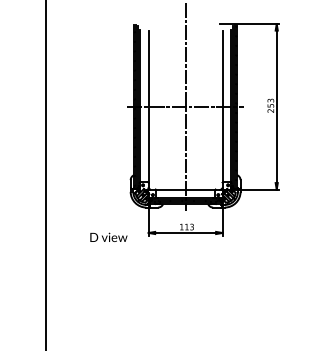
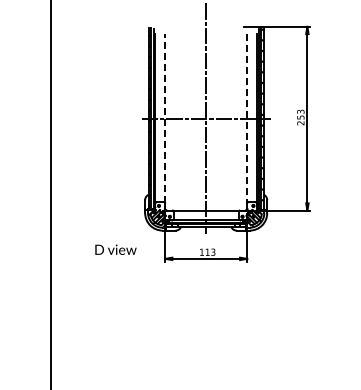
line: (148, 106) -> (165, 118), solid -> dashed
line: (222, 107) -> (247, 119), solid -> dashed
text: (108, 237) -> (115, 249), moved

